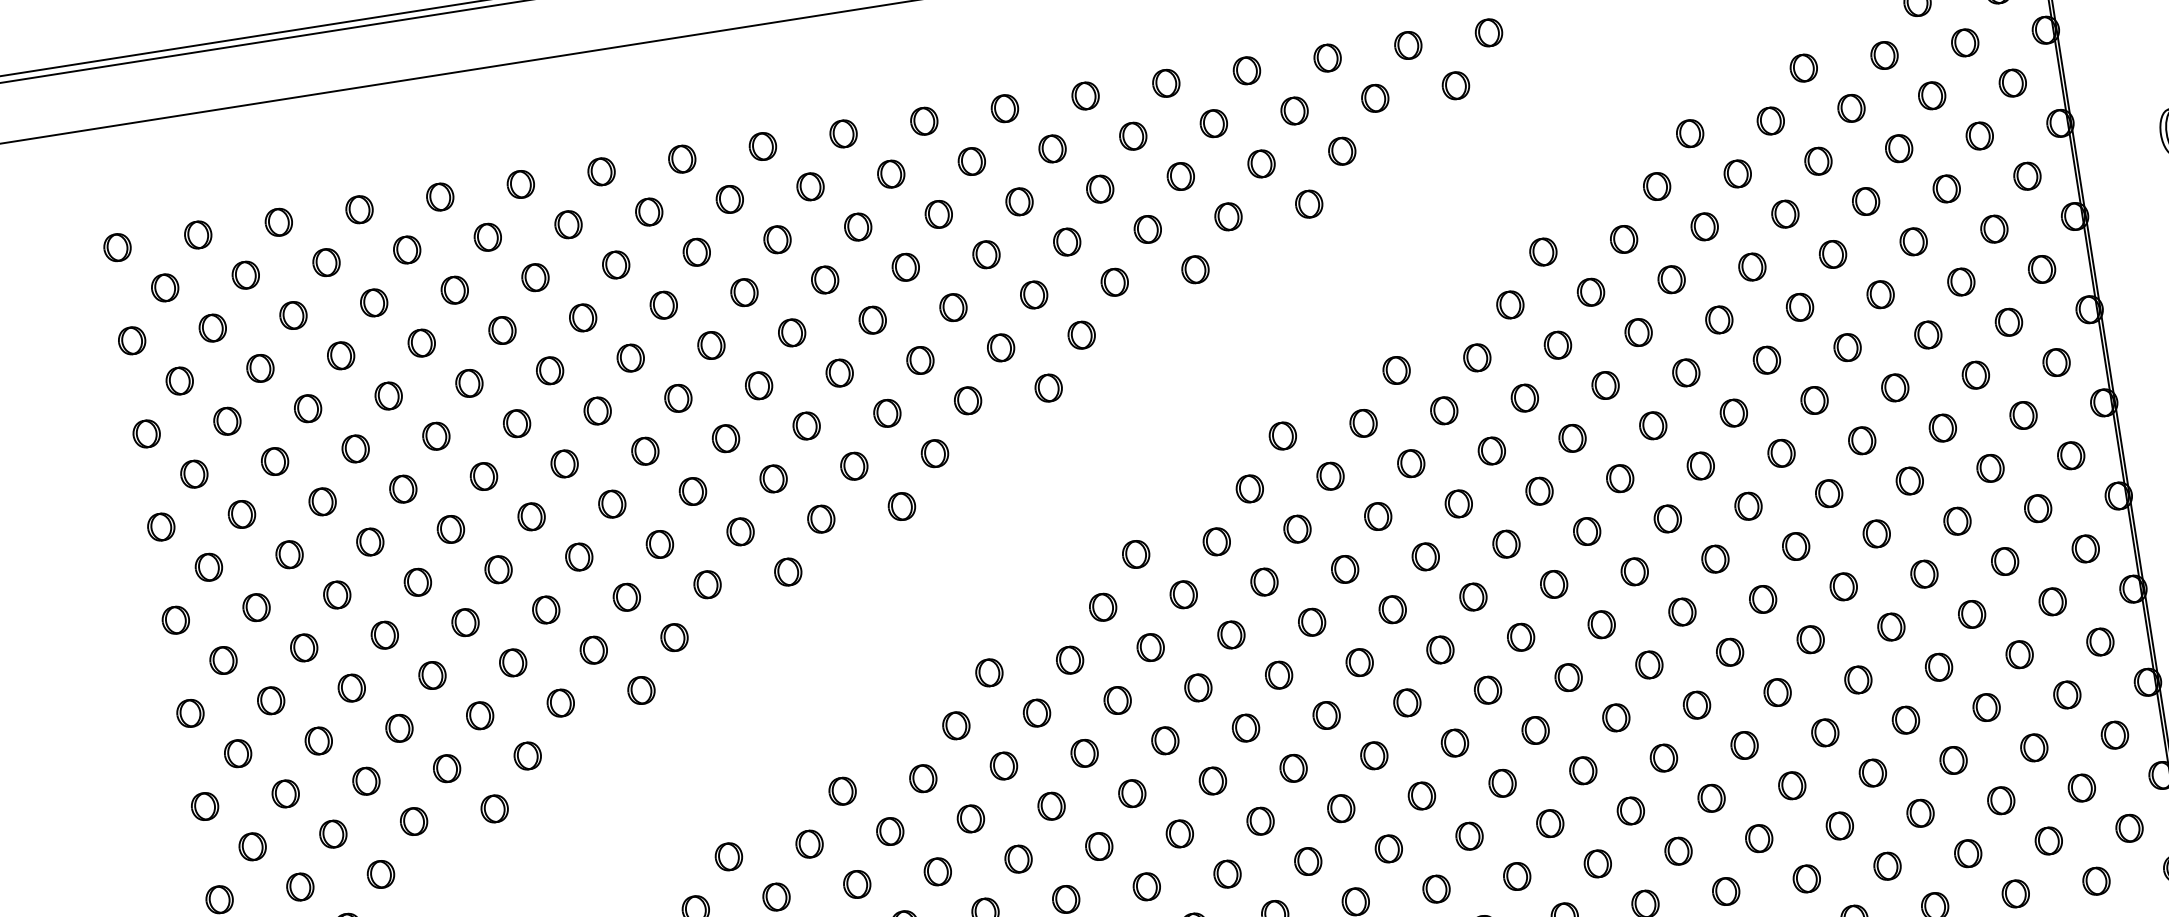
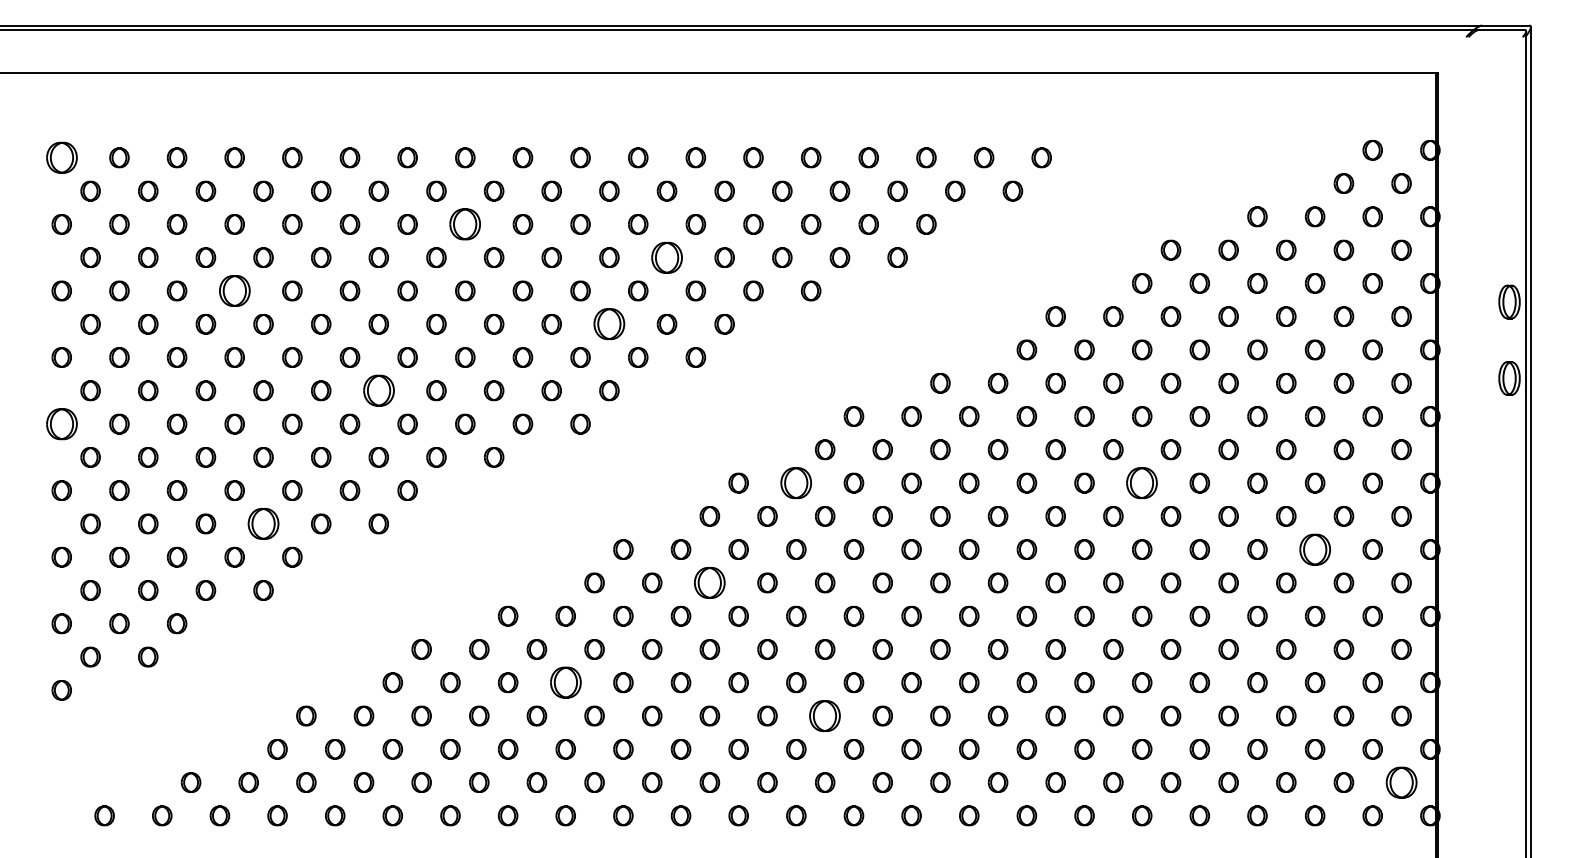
part: (117, 247) -> (61, 157), size x1.6
part: (697, 252) -> (465, 224), size x1.6
part: (985, 254) -> (666, 257), size x1.6
part: (920, 360) -> (609, 324), size x1.6
part: (388, 395) -> (234, 290), size x1.6
part: (1701, 465) -> (1142, 482), size x1.6
part: (611, 503) -> (378, 390), size x1.6
part: (1956, 521) -> (1314, 549), size x1.6
part: (1216, 540) -> (796, 482), size x1.6
part: (175, 619) -> (61, 423), size x1.6
part: (1117, 699) -> (709, 582), size x1.6
part: (479, 715) -> (263, 523), size x1.6
part: (2129, 828) -> (1401, 782), size x1.6
part: (1308, 860) -> (825, 715), size x1.6
part: (937, 871) -> (565, 682), size x1.6

